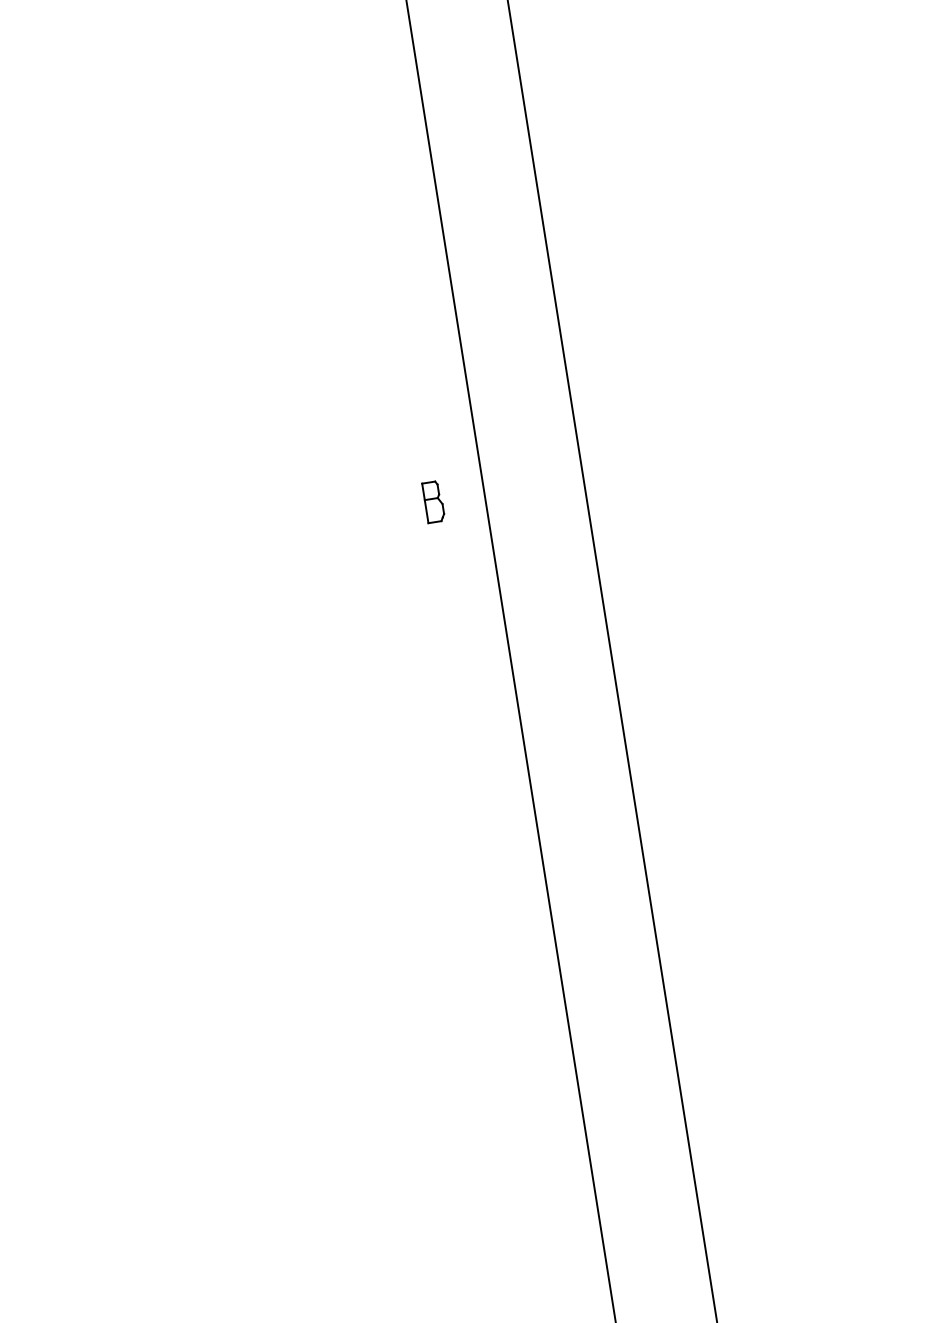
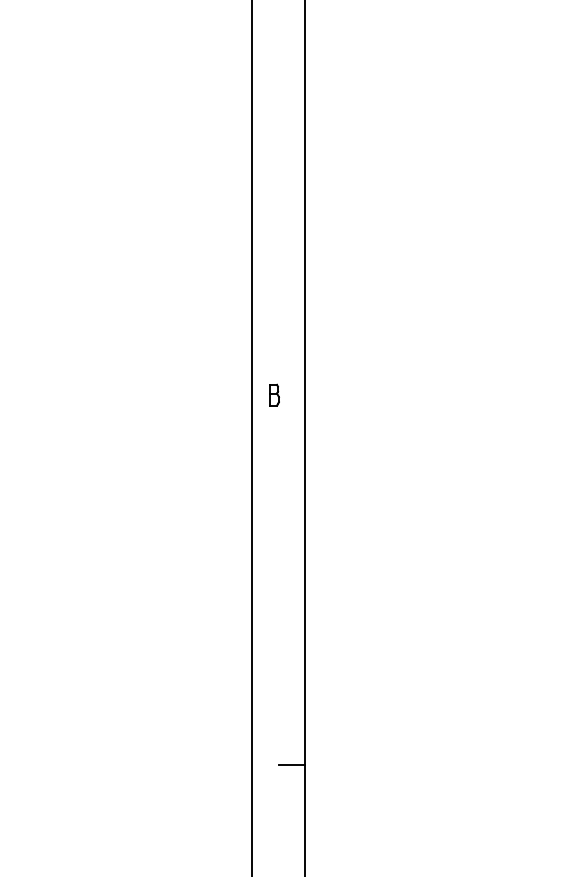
part: (433, 500) -> (274, 394), moved
line: (672, 1204) -> (291, 765), added

